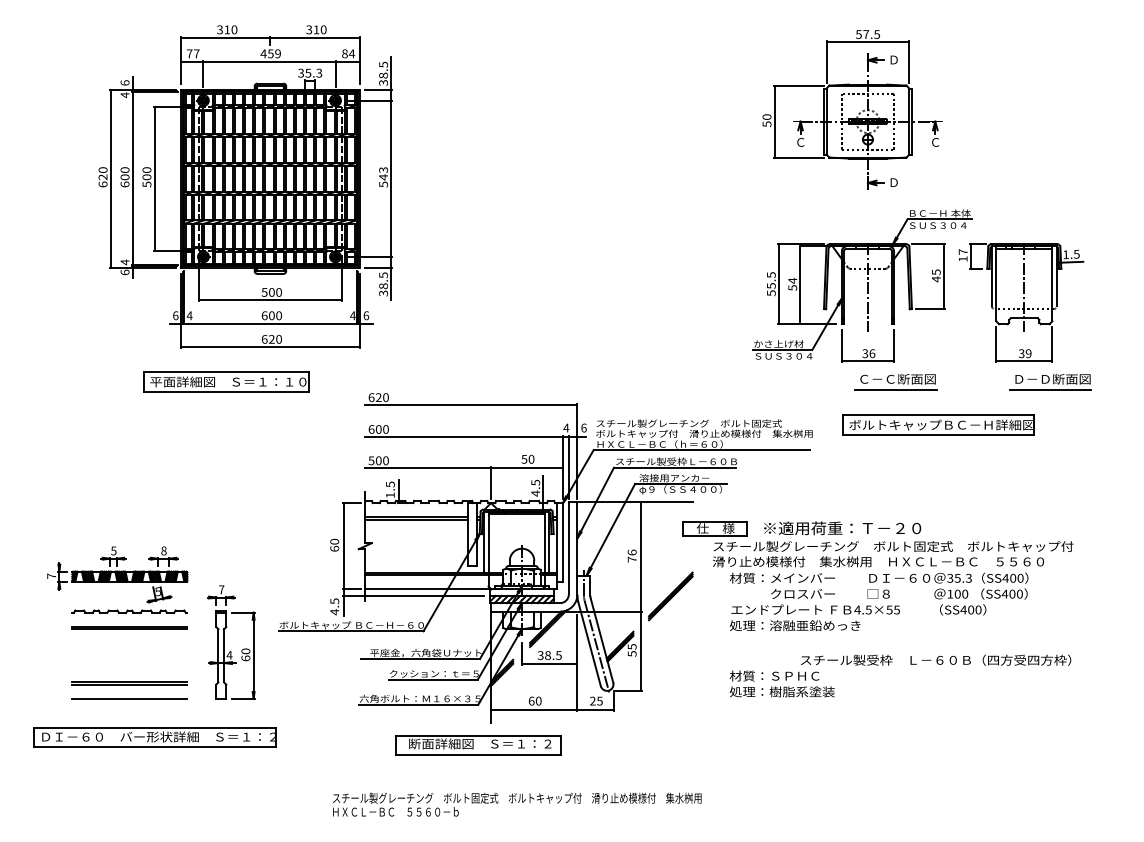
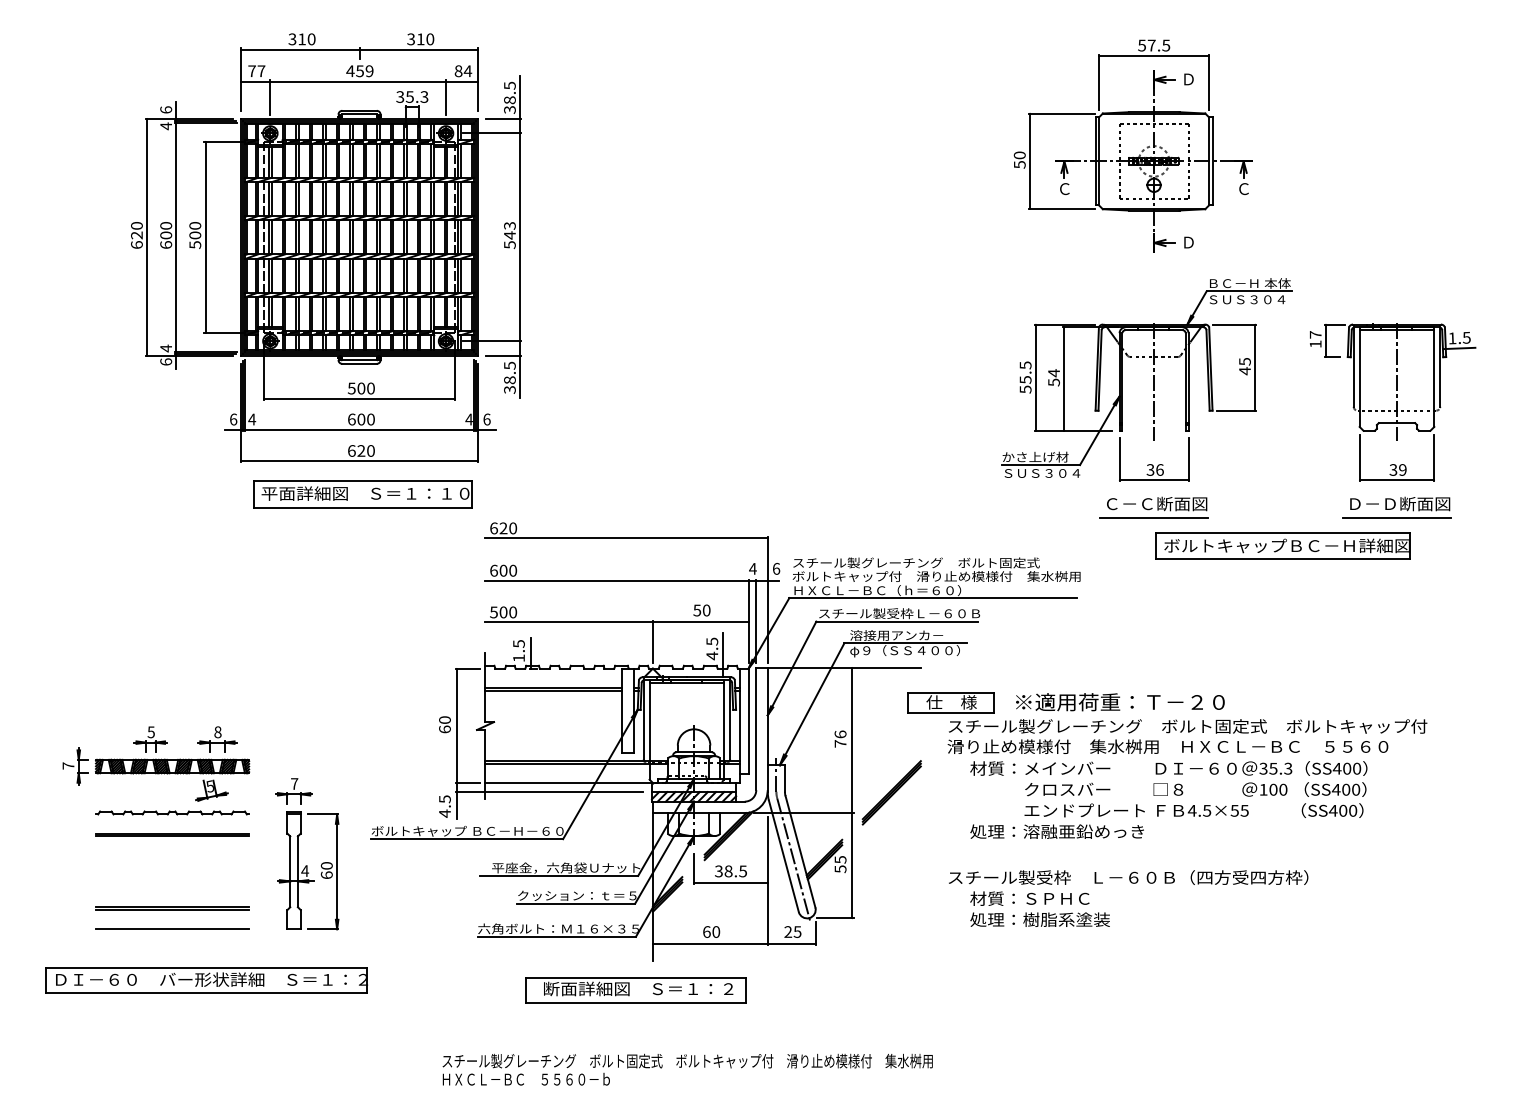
part: (1021, 302) -> (1393, 402), moved
part: (895, 381) -> (1153, 507), moved
part: (226, 382) -> (362, 494), moved
part: (938, 424) -> (1282, 545), moved
text: (858, 609) -> (1193, 810), moved
text: (935, 660) -> (1128, 877), moved

